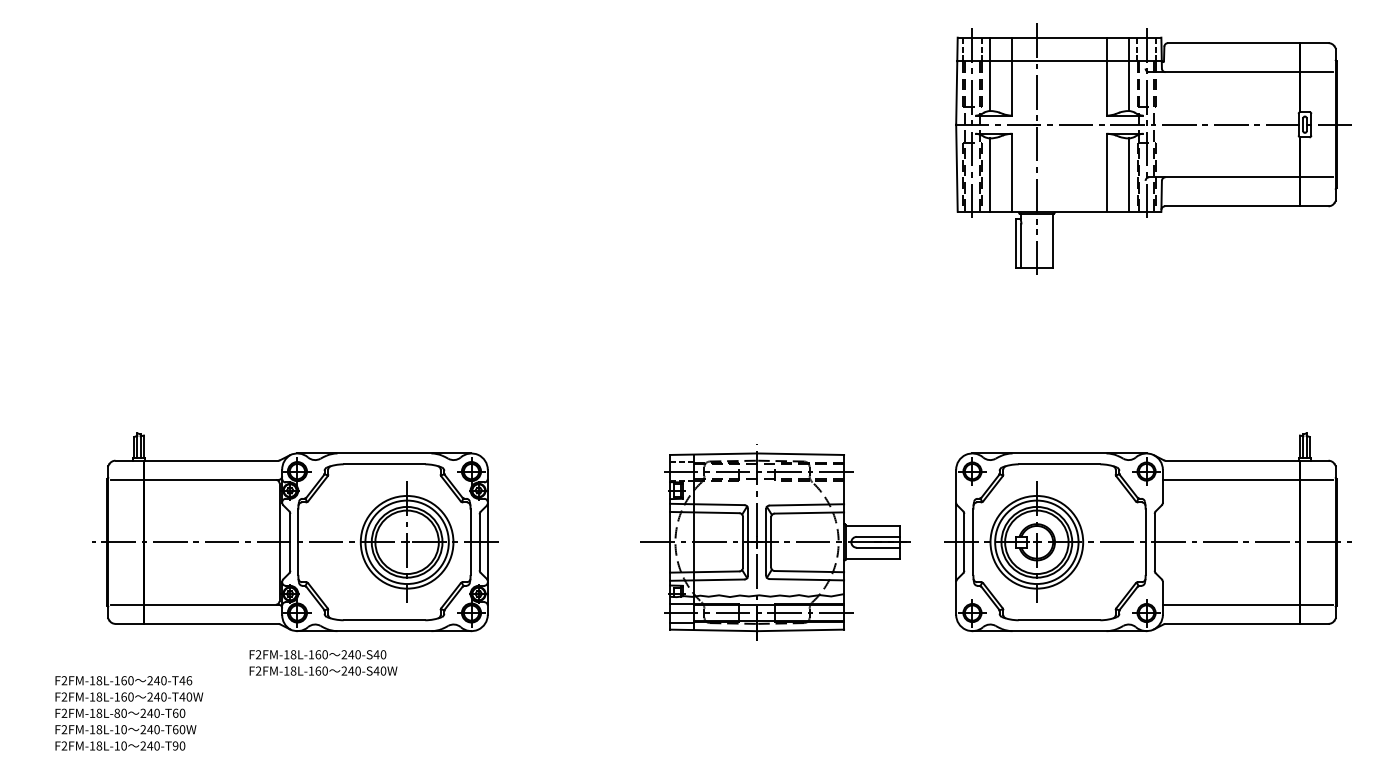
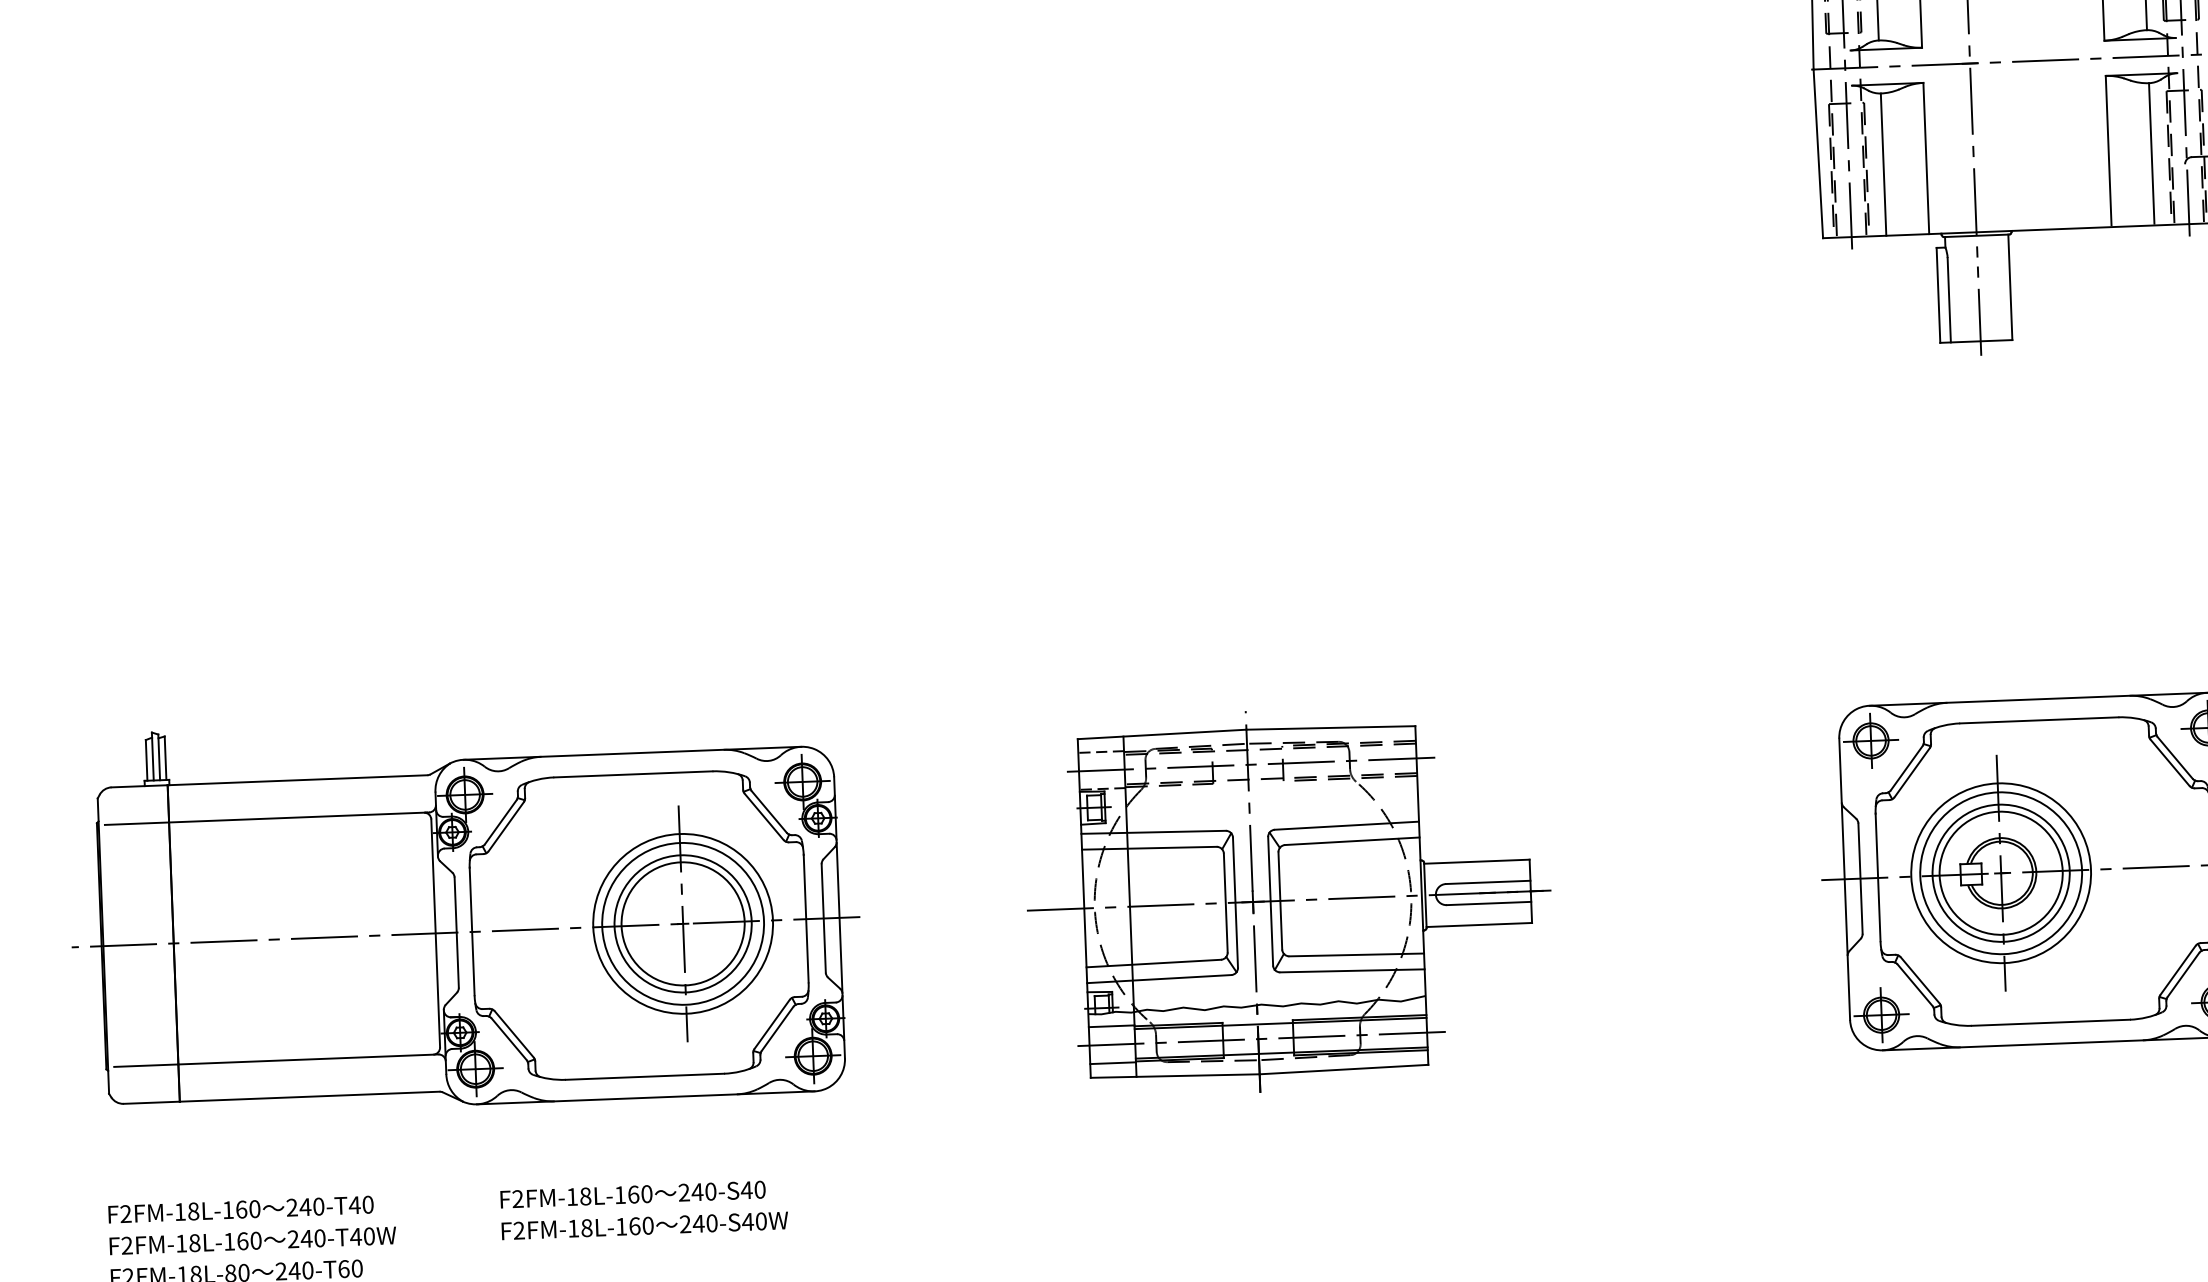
part: (295, 532) -> (465, 913), moved
part: (775, 542) -> (1288, 900), moved
text: (323, 662) -> (644, 1209), moved
text: (189, 680) -> (368, 1204), 240-T46 -> 240-T40

